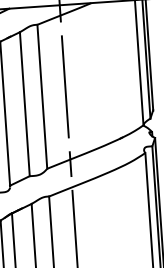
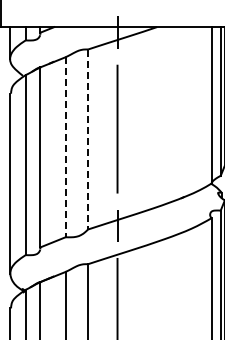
line: (42, 96) -> (88, 139), solid -> dashed
line: (24, 104) -> (65, 147), solid -> dashed

